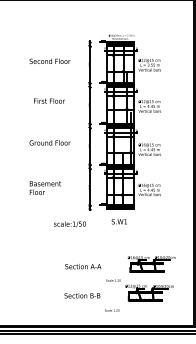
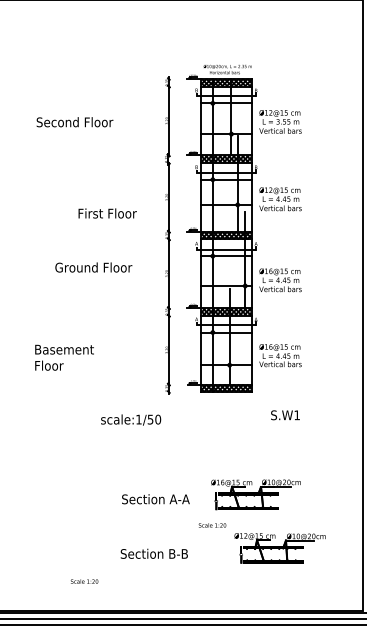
text: (49, 60) -> (73, 120), moved
text: (49, 100) -> (107, 212), moved
text: (45, 187) -> (64, 356), moved
text: (118, 221) -> (283, 414), moved
part: (151, 264) -> (255, 495), moved
text: (112, 310) -> (85, 581), moved

